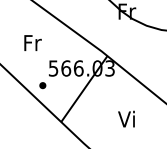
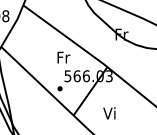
text: (32, 42) -> (63, 57), moved
text: (126, 119) -> (109, 113), moved

